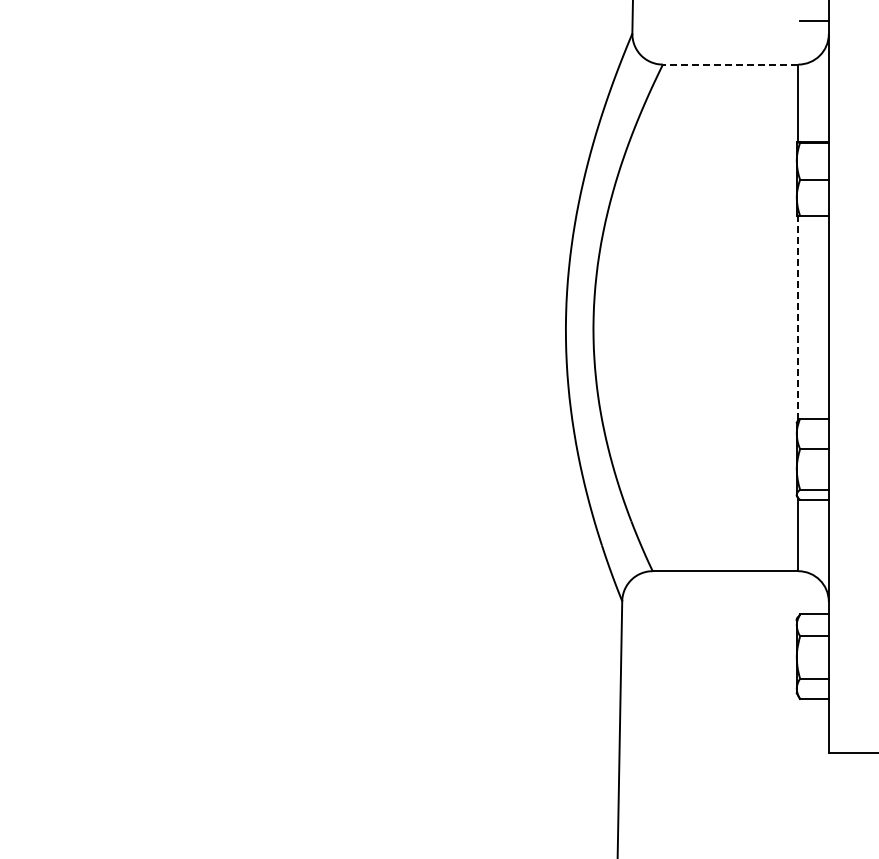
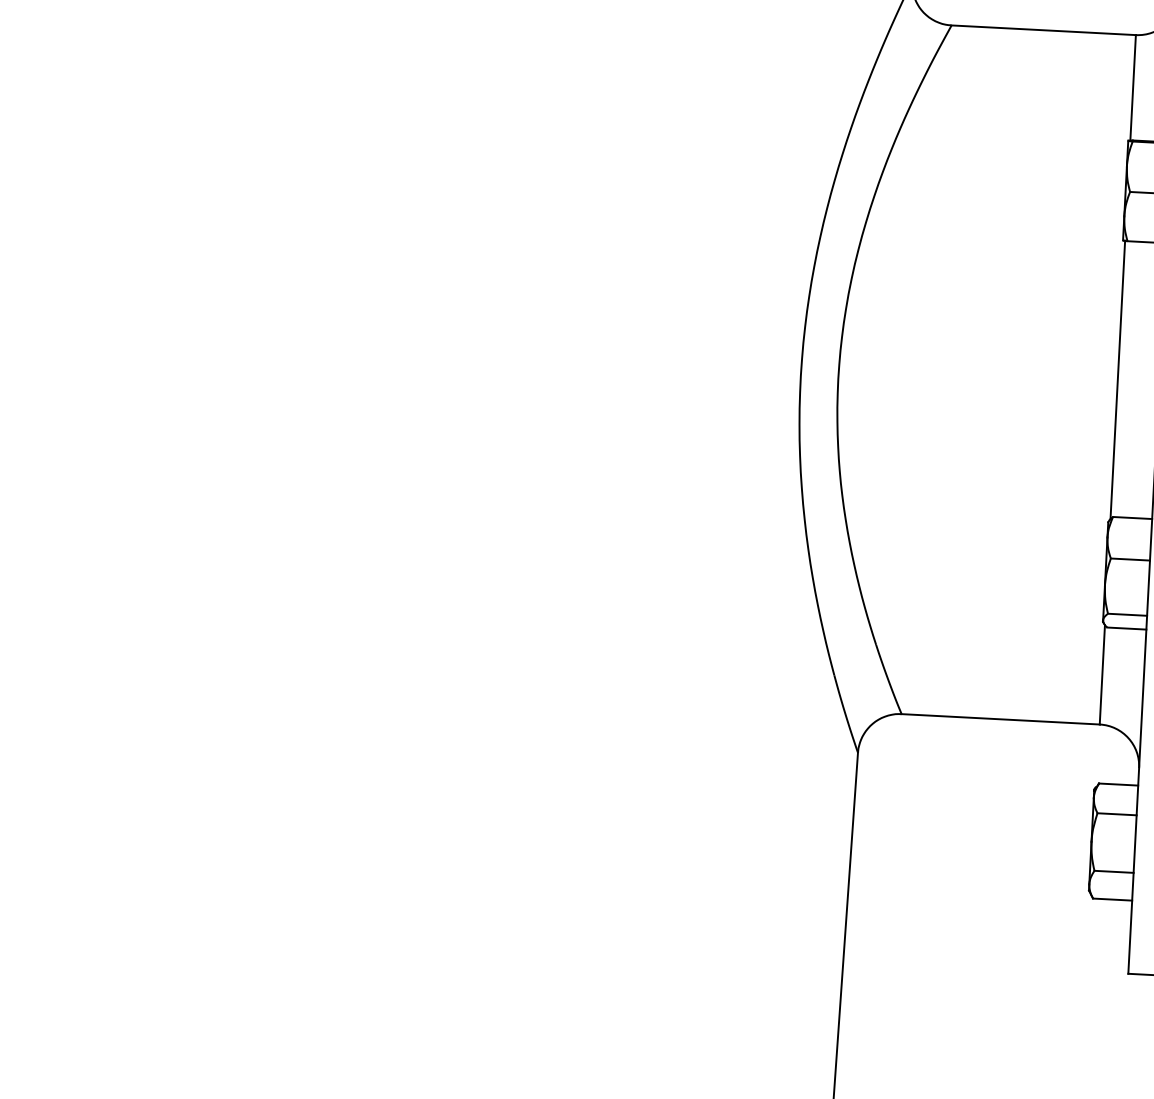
line: (730, 64) -> (1043, 30), dashed -> solid
line: (798, 317) -> (1118, 379), dashed -> solid

